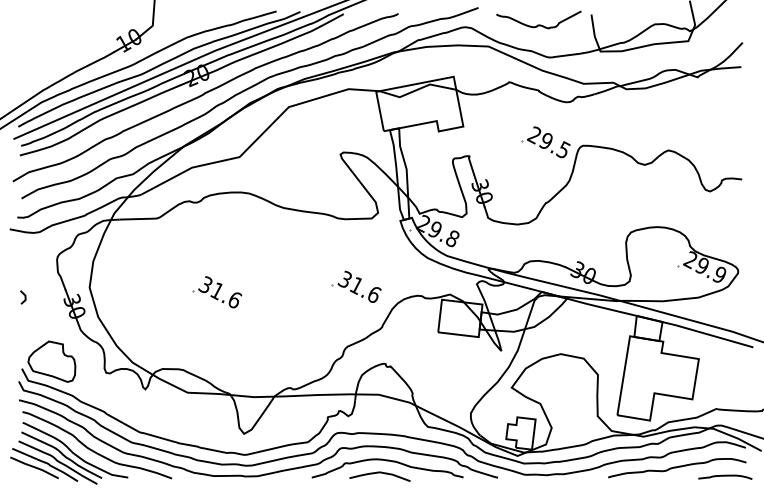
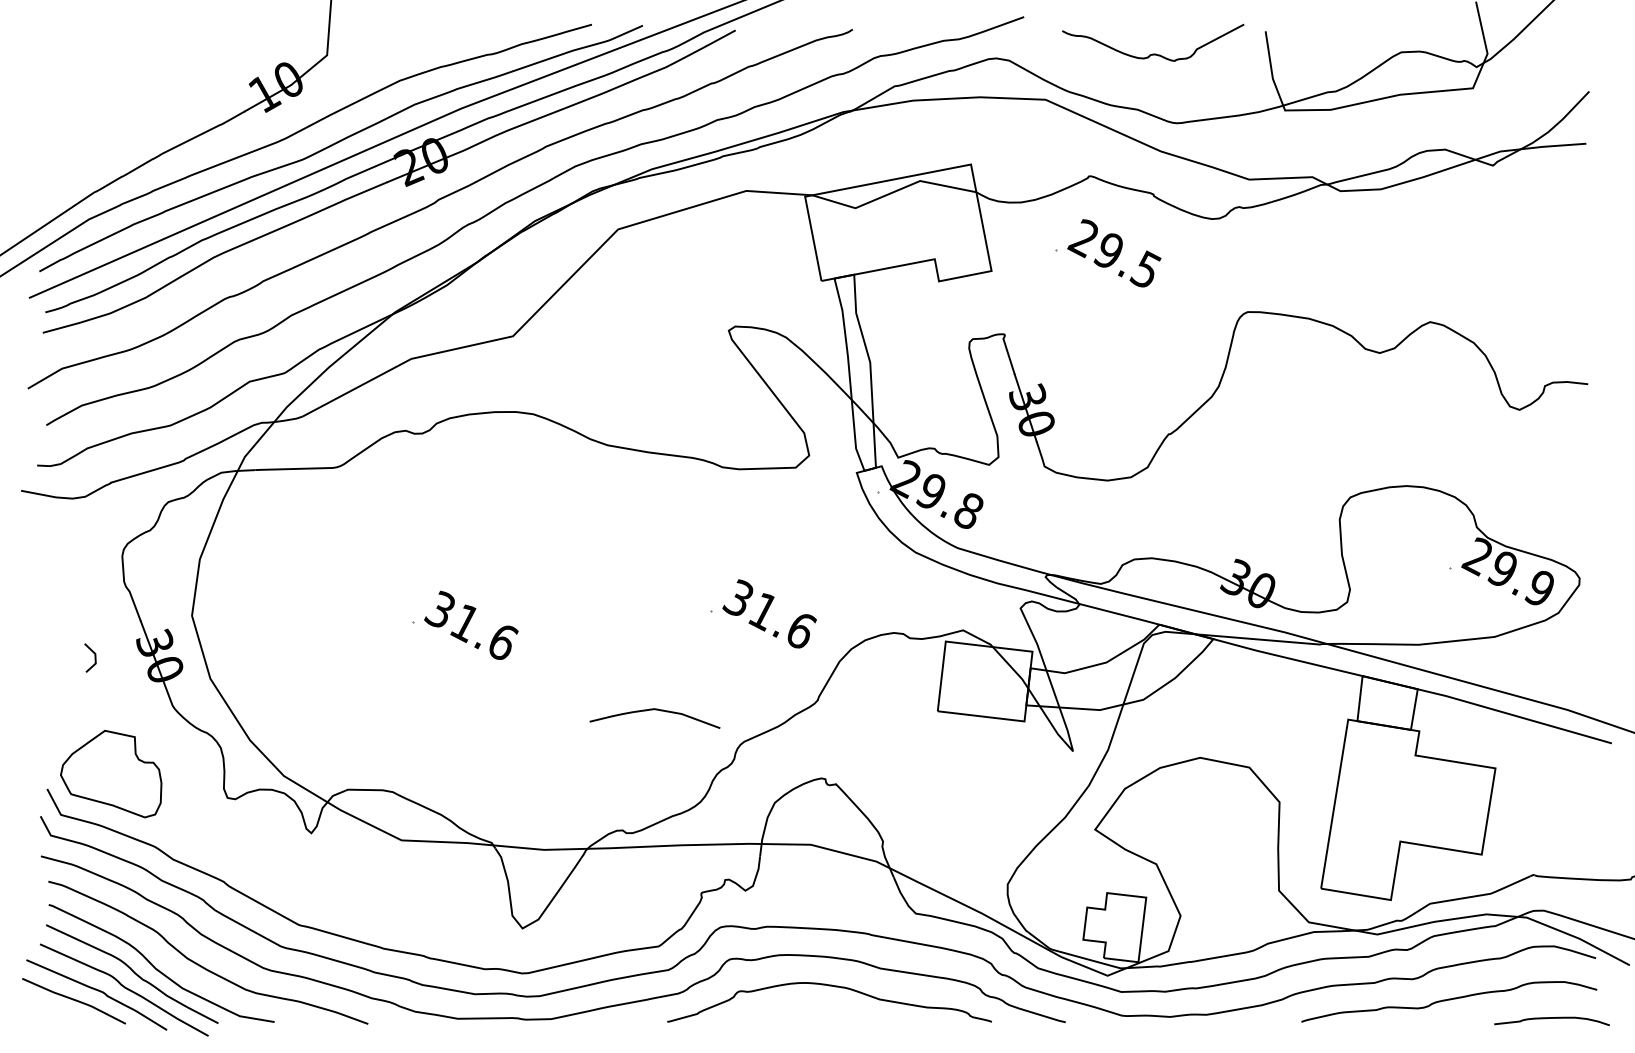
part: (545, 142) -> (1107, 253), moved
line: (24, 297) -> (93, 658), moved
curve: (379, 473) -> (653, 711), moved

